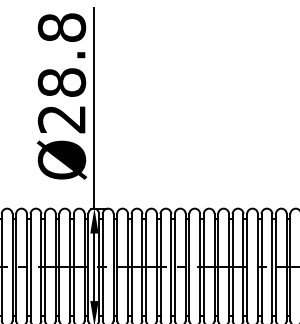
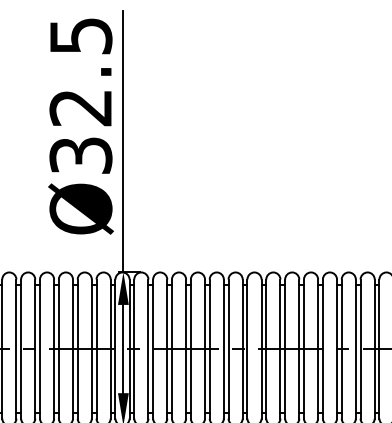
text: (61, 73) -> (80, 95), Ø28.8 -> Ø32.5

